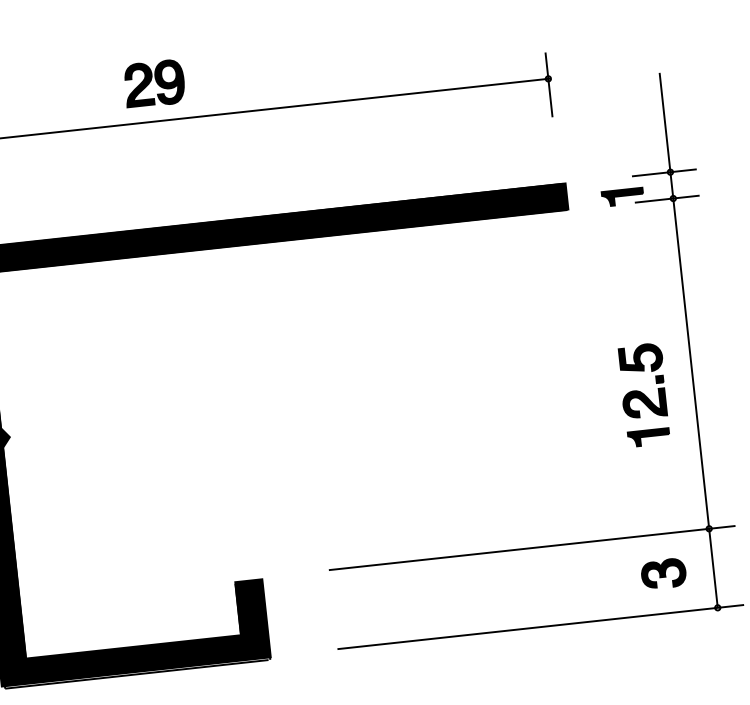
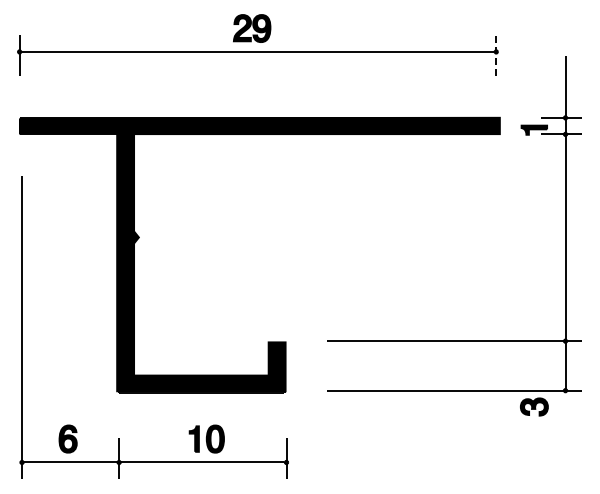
line: (549, 84) -> (496, 55), solid -> dashed
part: (644, 395) -> (534, 254), removed
part: (663, 572) -> (534, 406), moved

